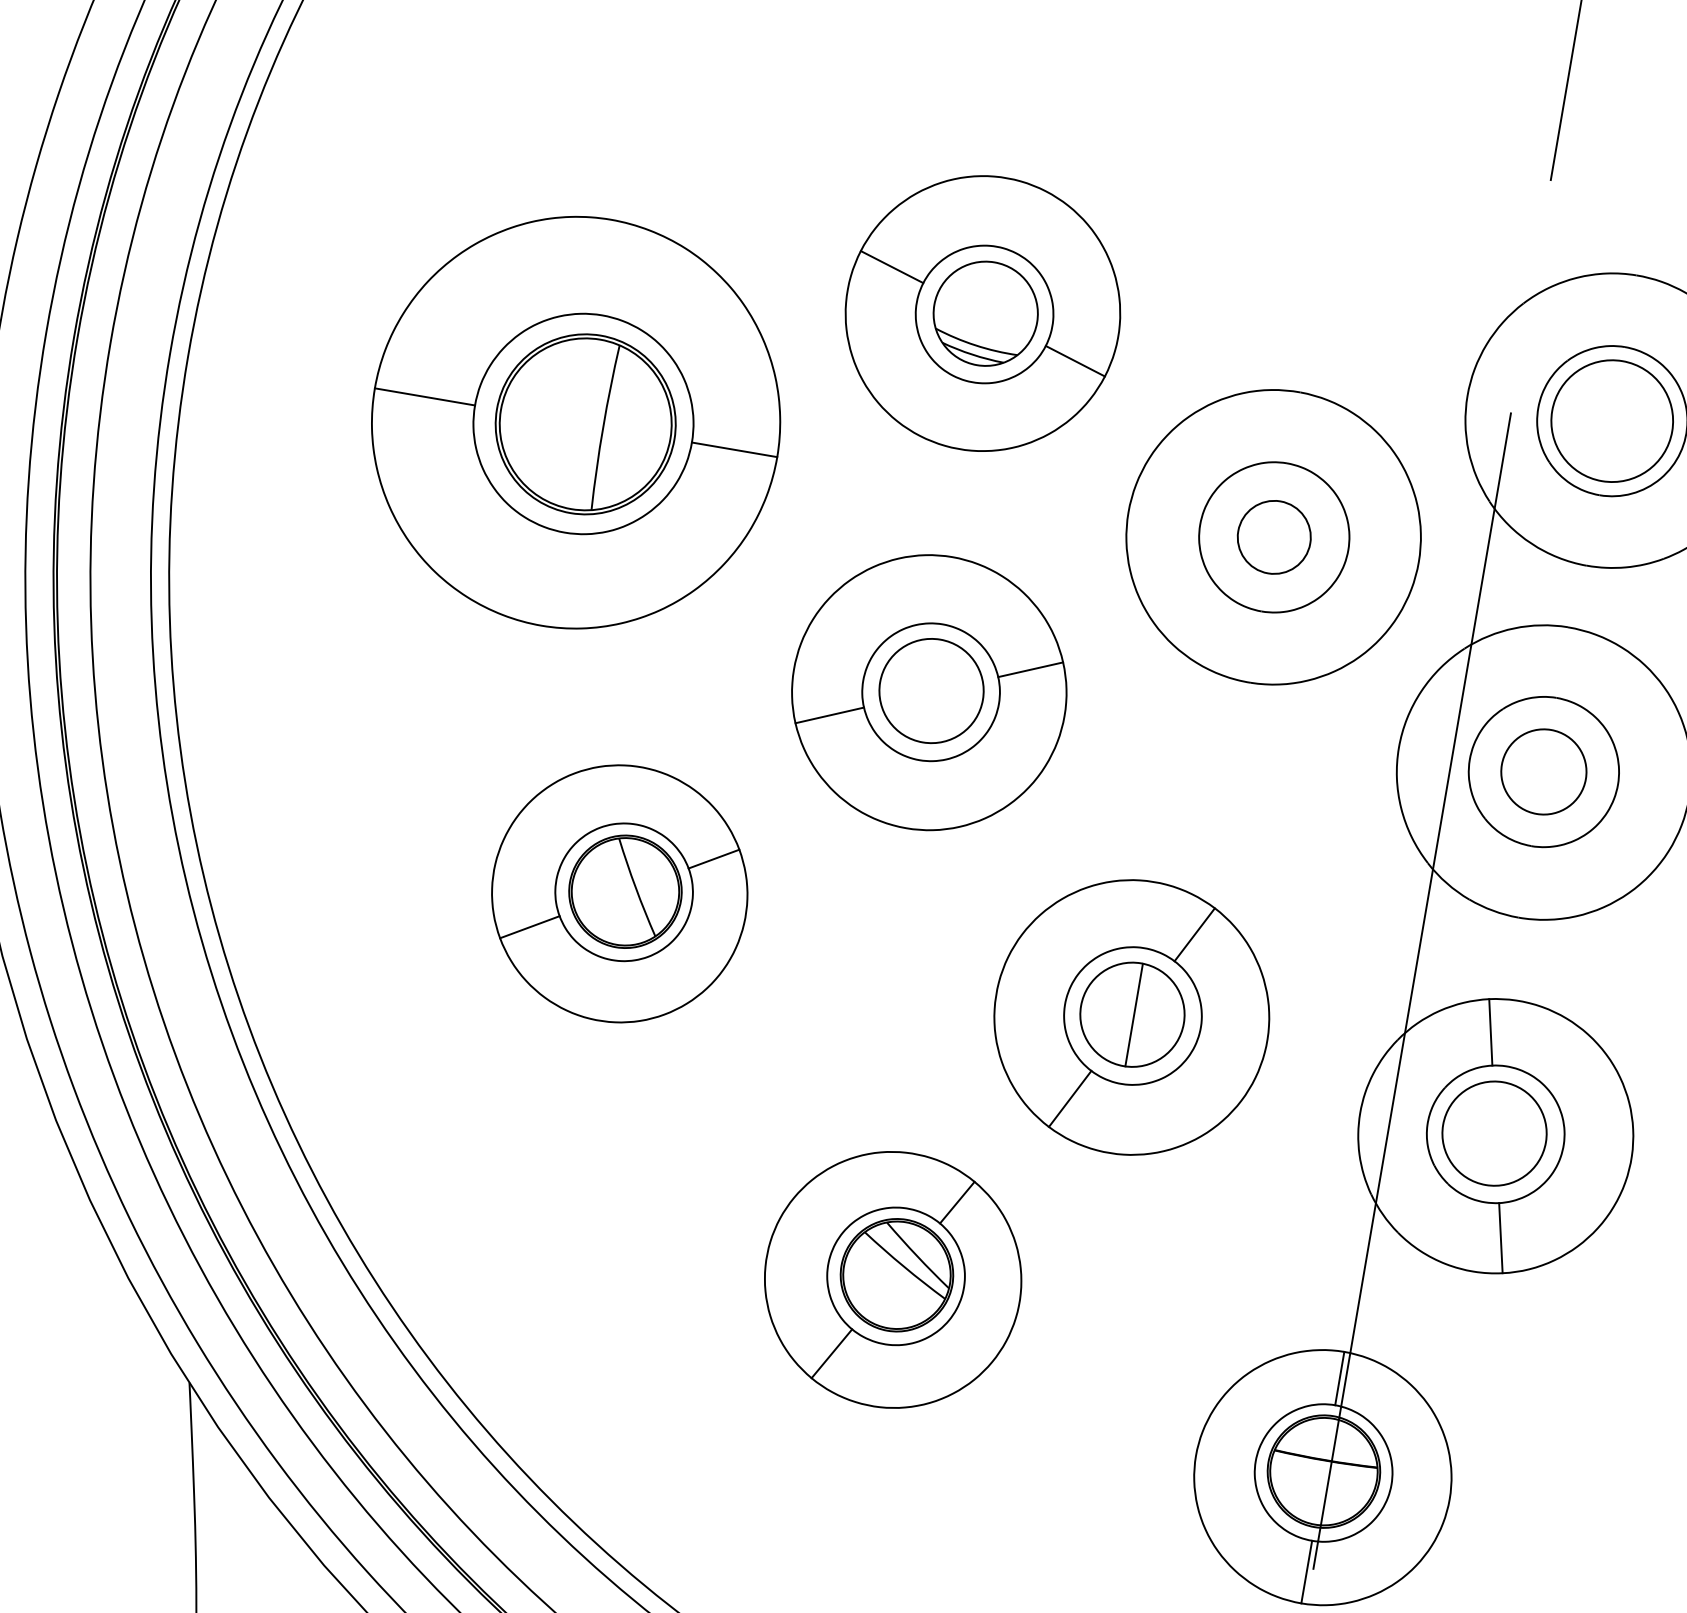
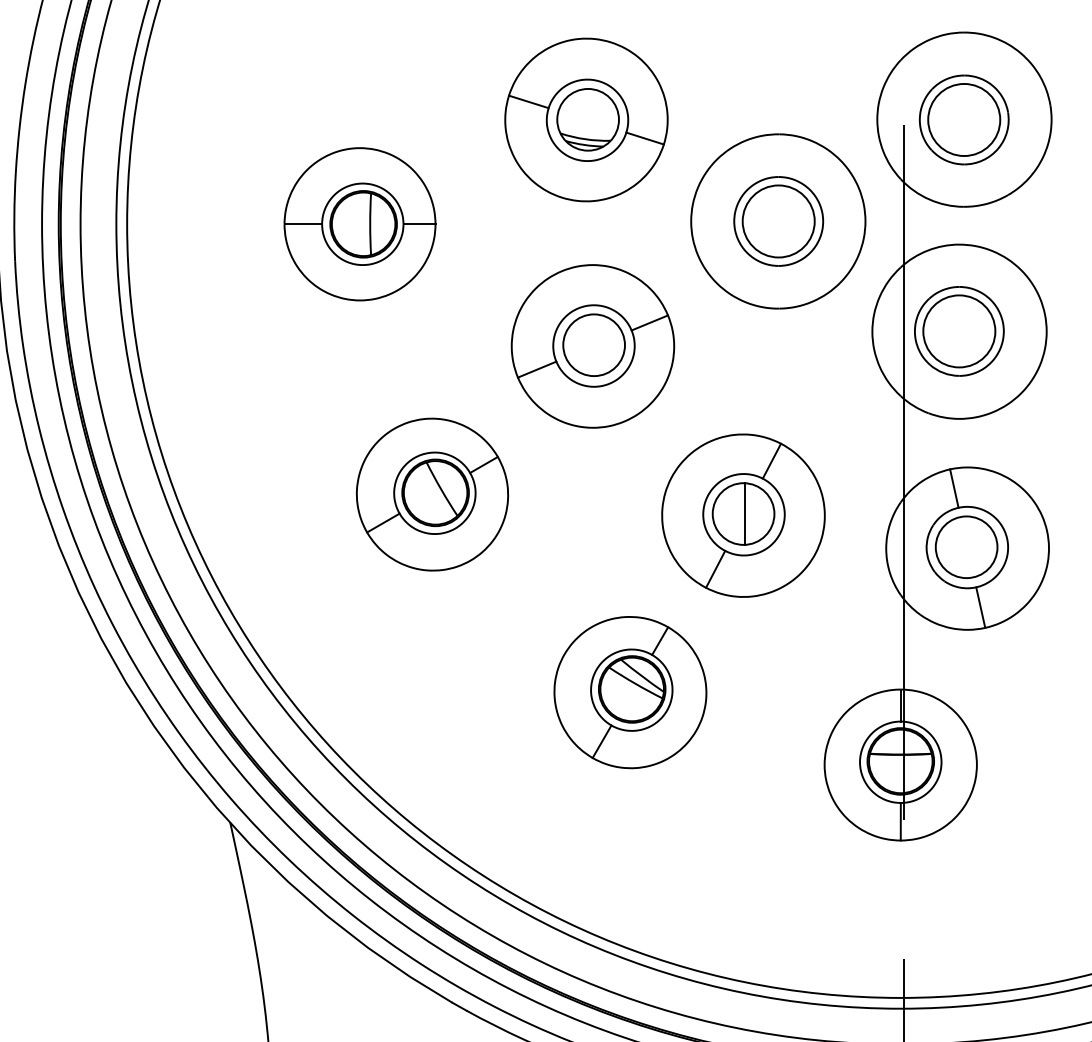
part: (575, 423) -> (359, 224), size x0.62
circle: (1273, 537) -> (778, 221), size x1.67
circle: (1544, 772) -> (959, 331), size x1.43

